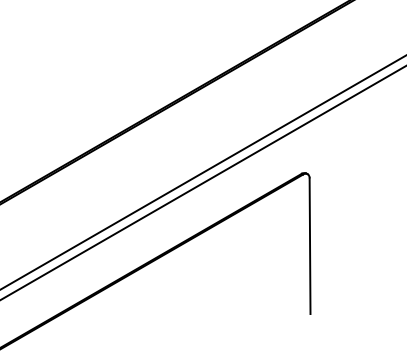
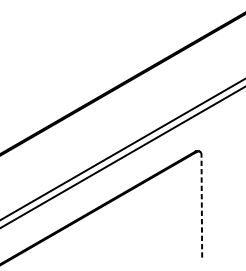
line: (310, 246) -> (202, 206), solid -> dashed

